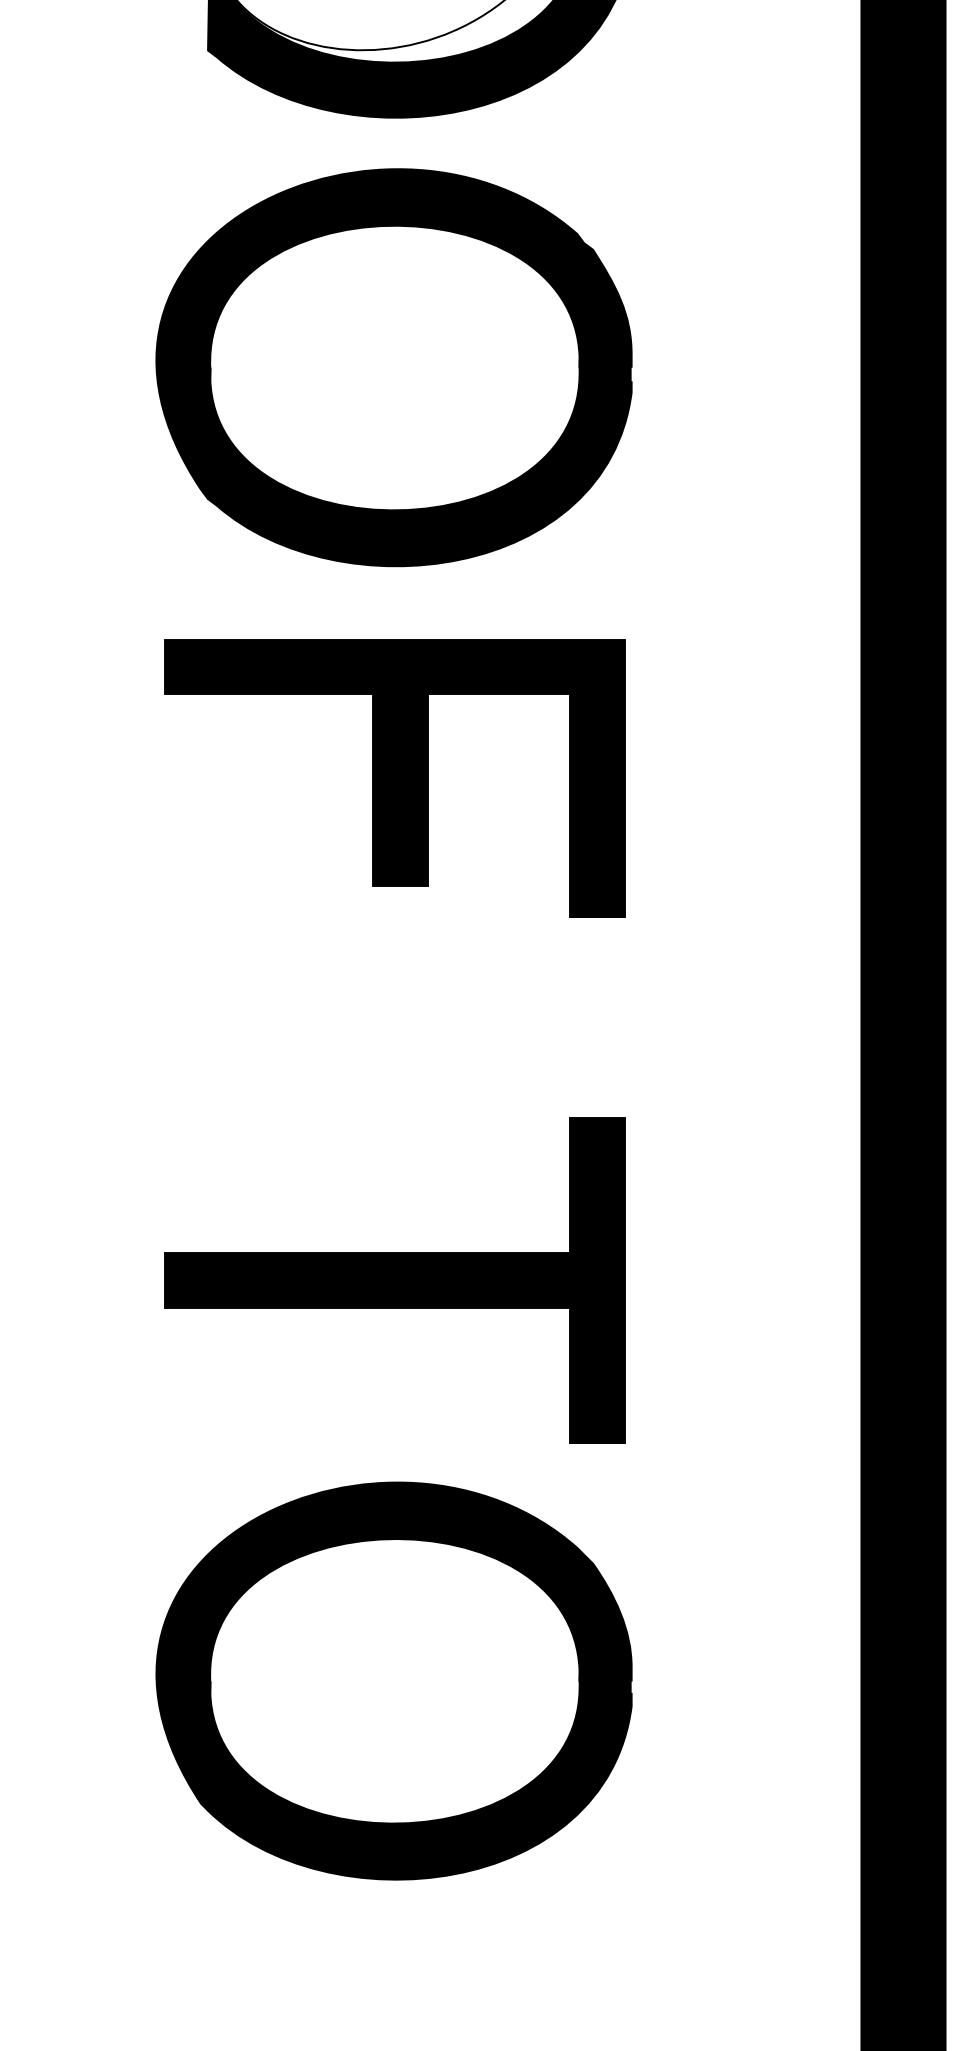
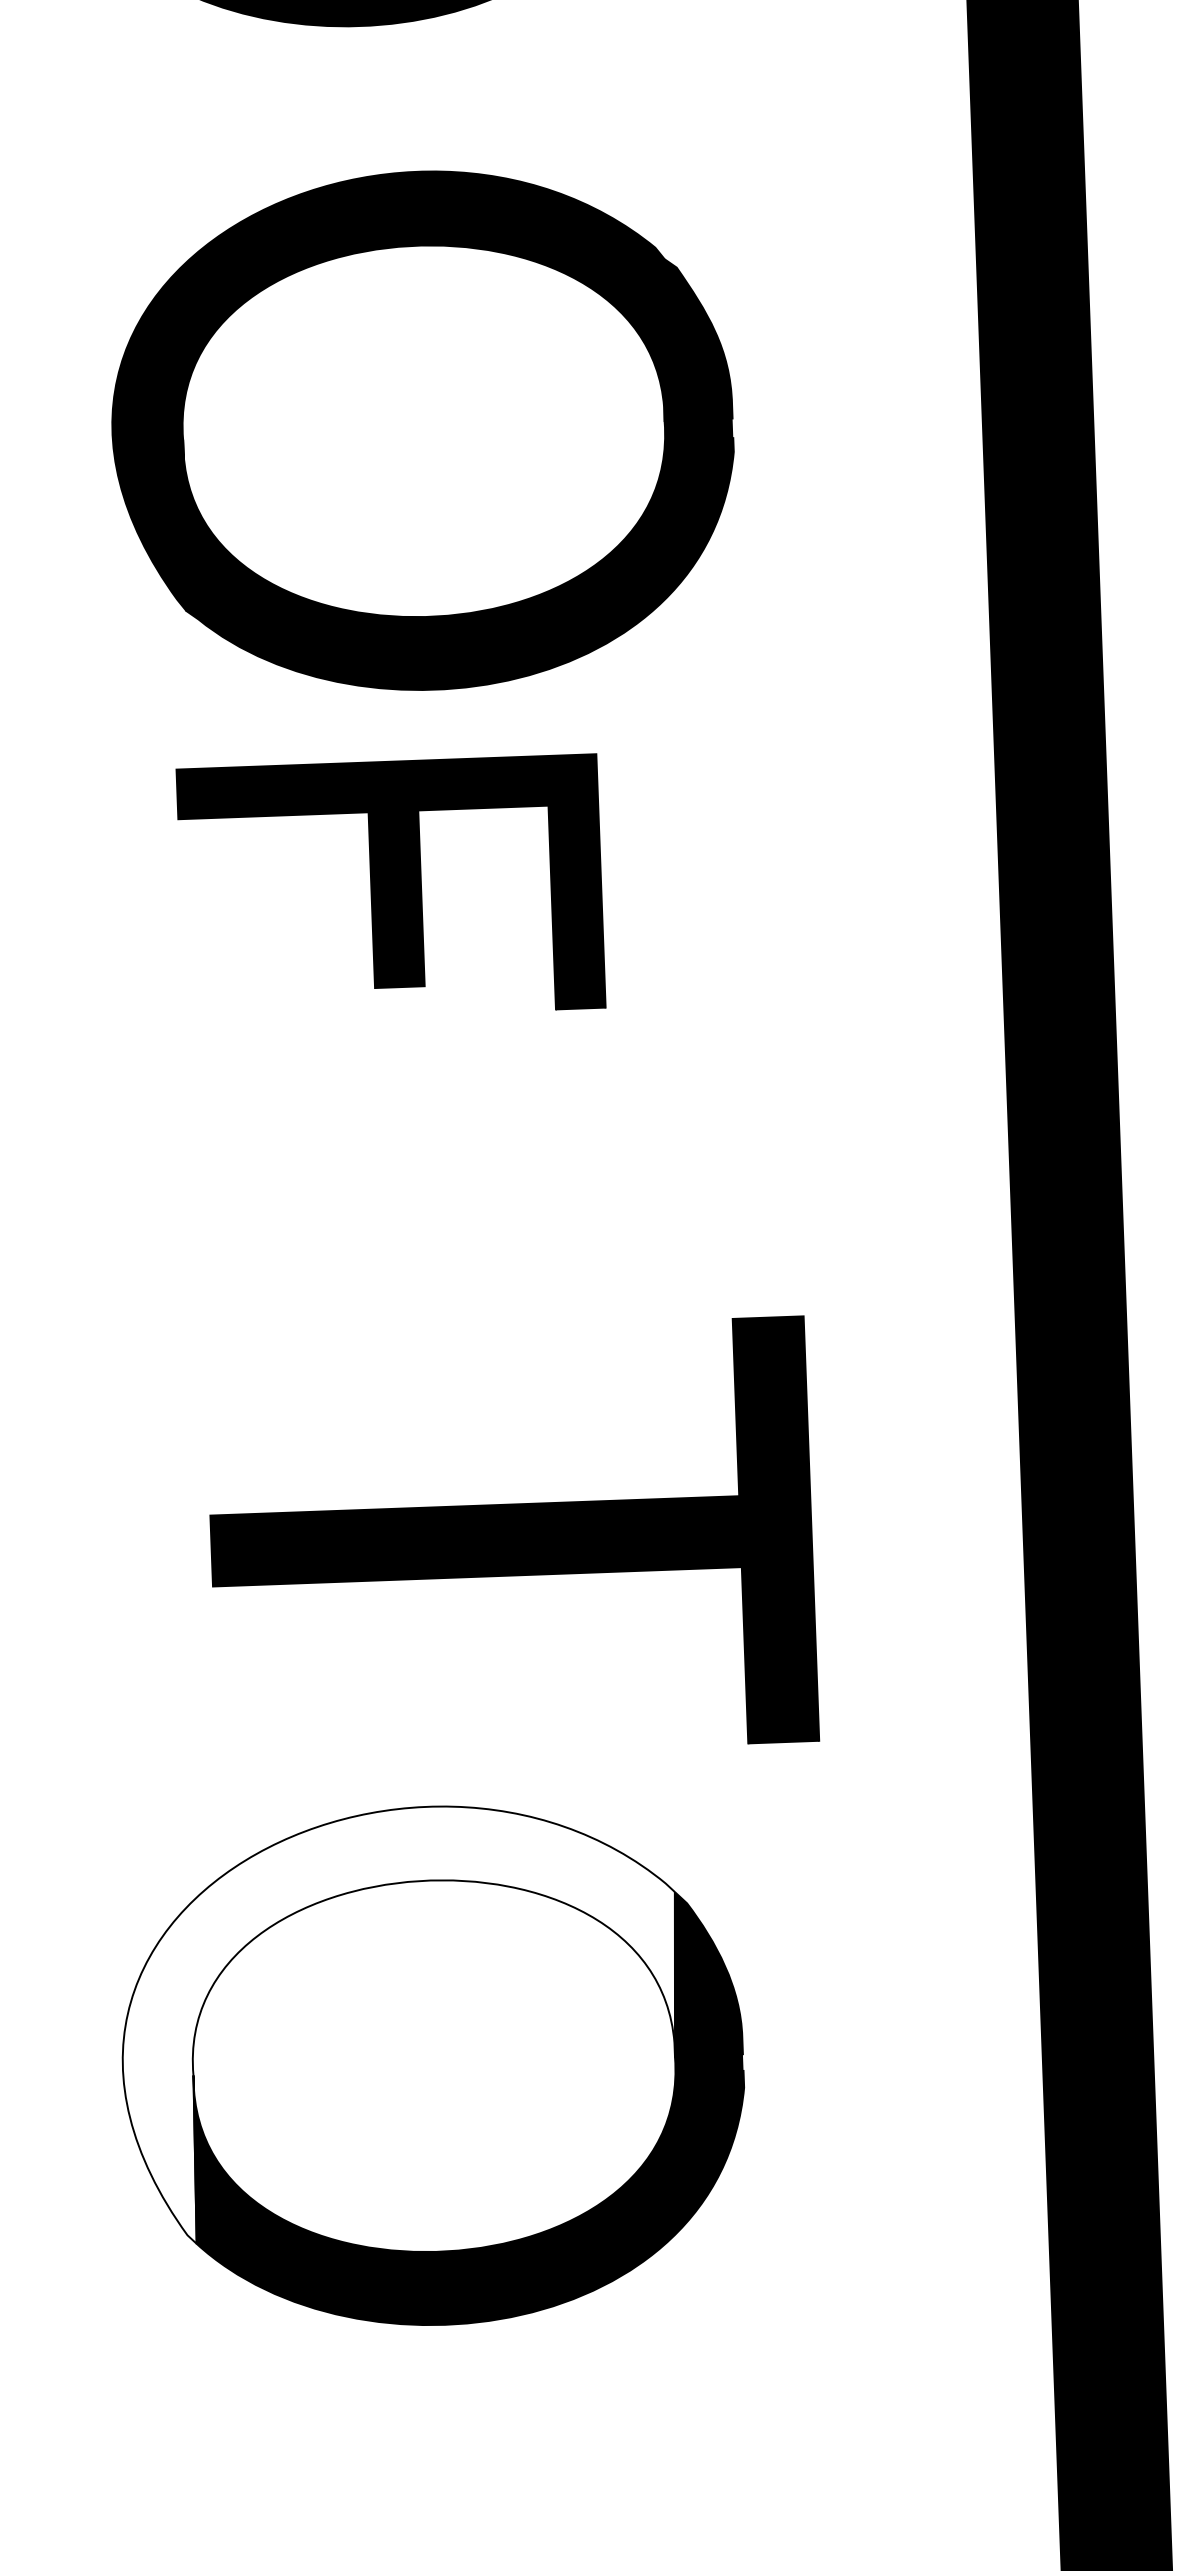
part: (393, 367) -> (422, 430), moved
part: (394, 778) -> (390, 888), size x0.7
part: (394, 1280) -> (511, 1539), moved
fill: (370, 1646) -> (400, 2021), removed

